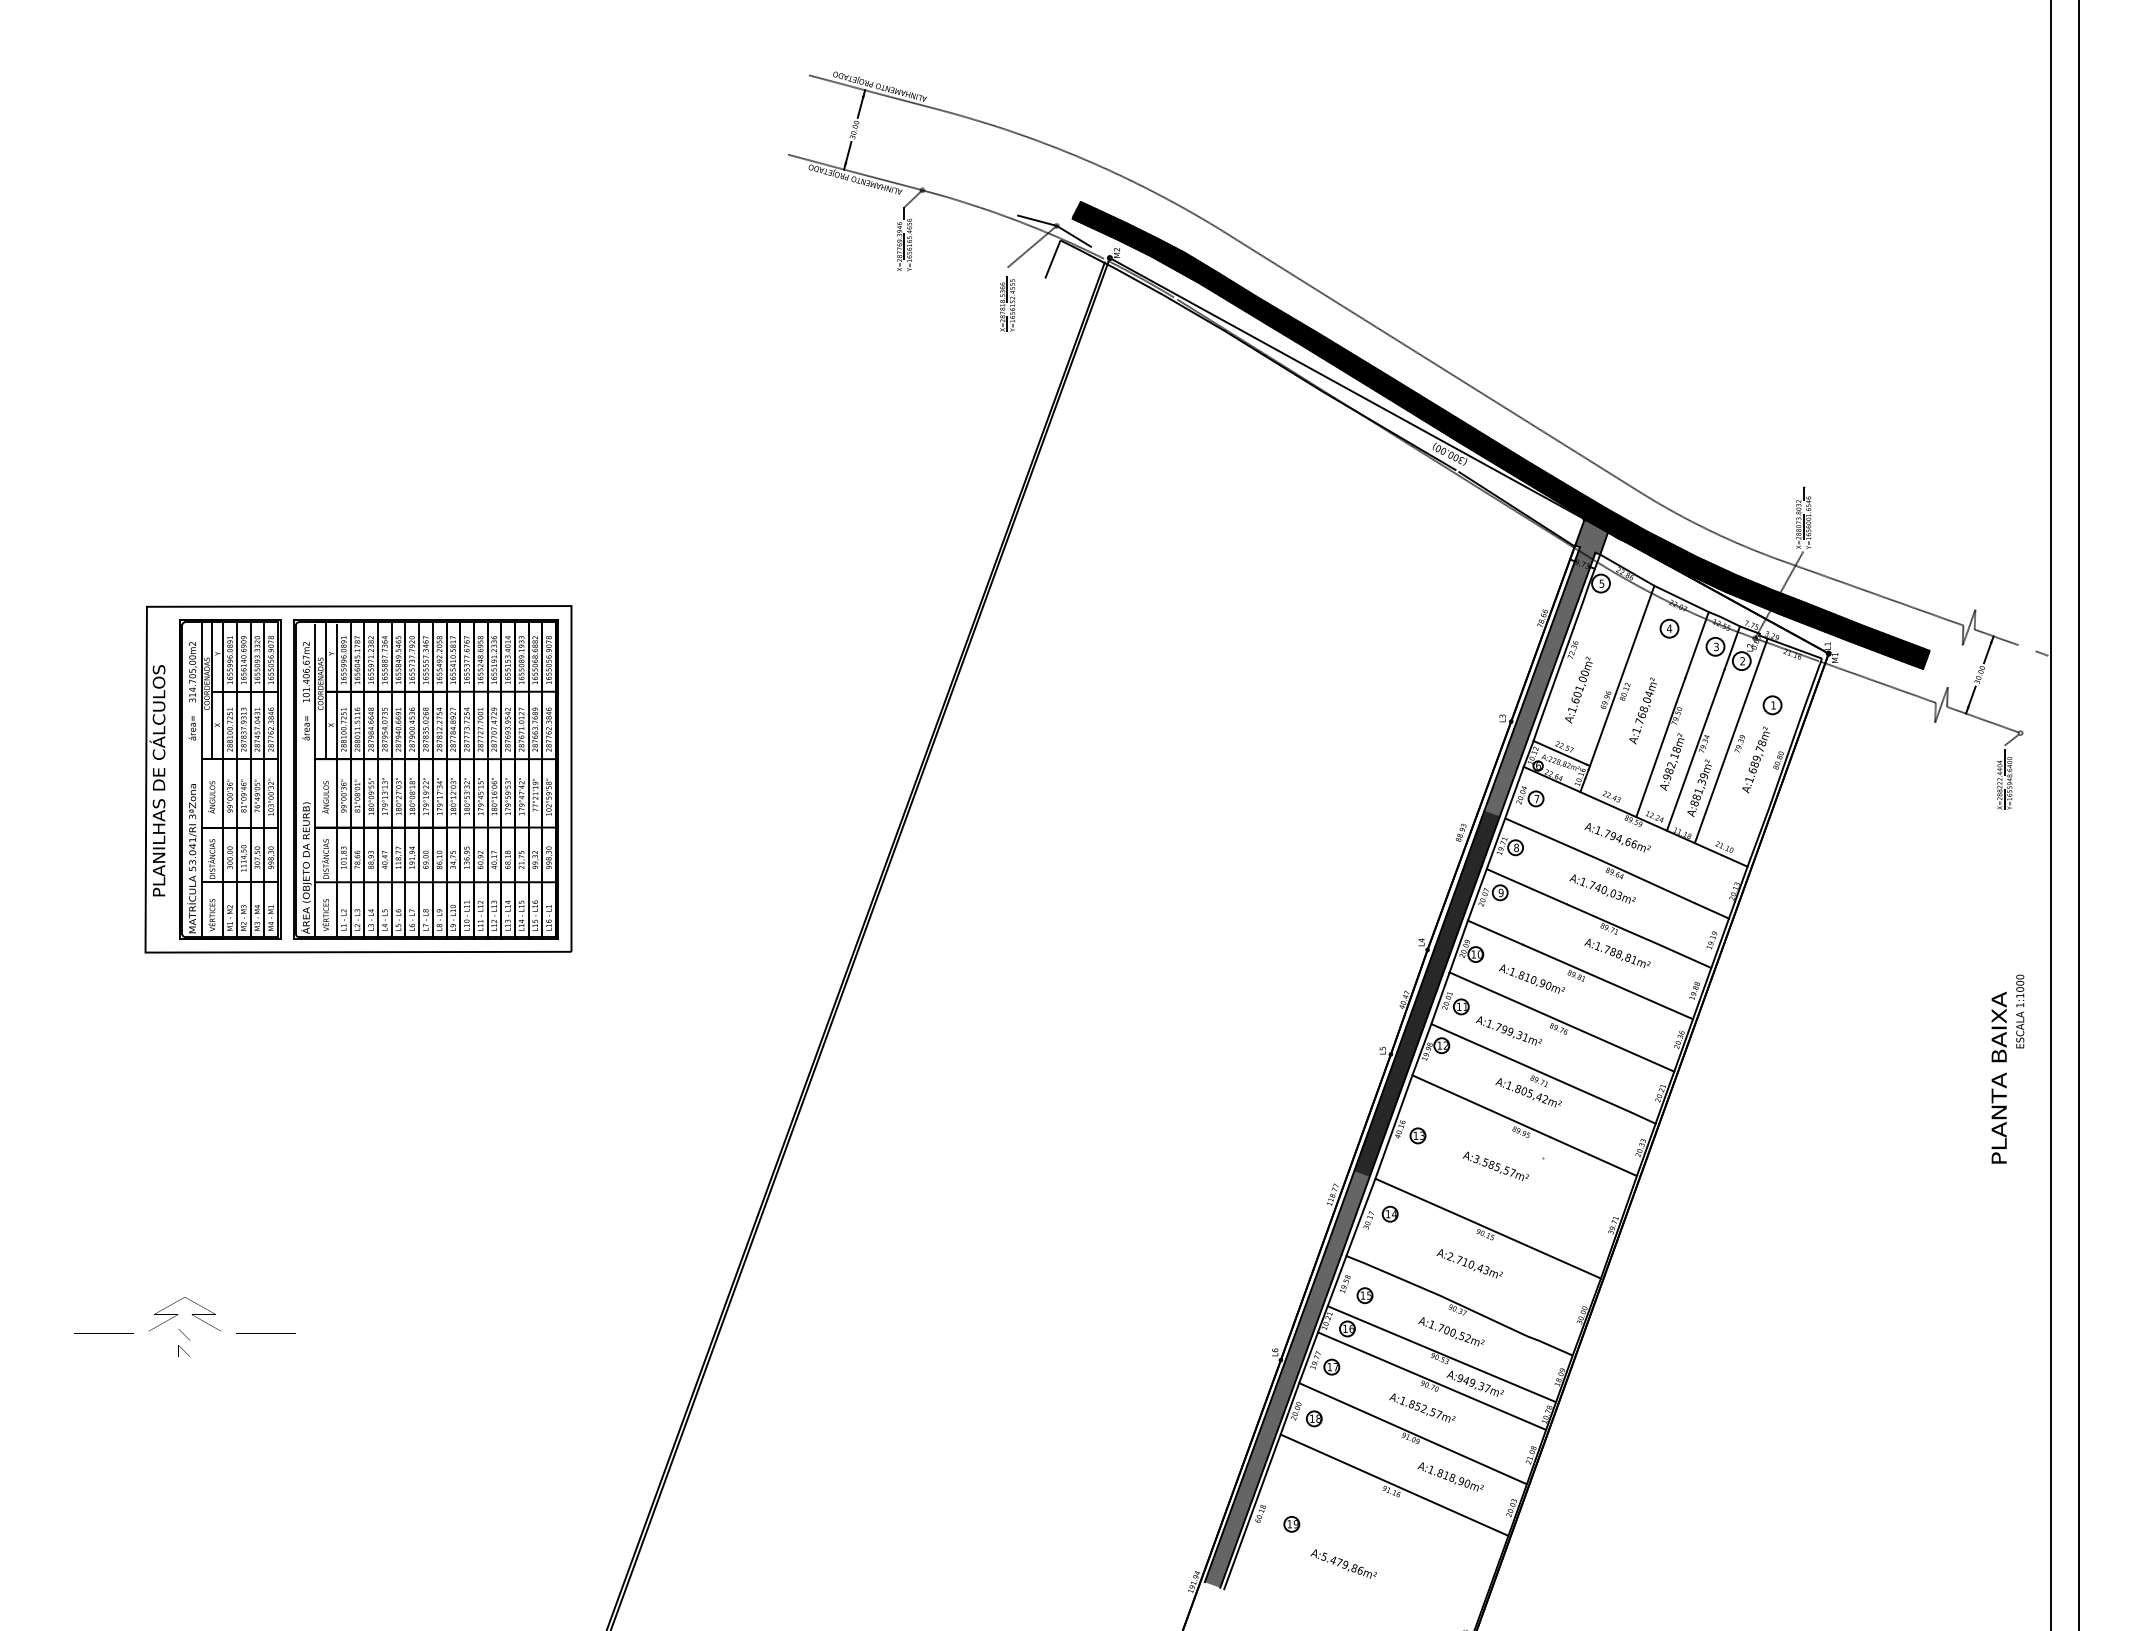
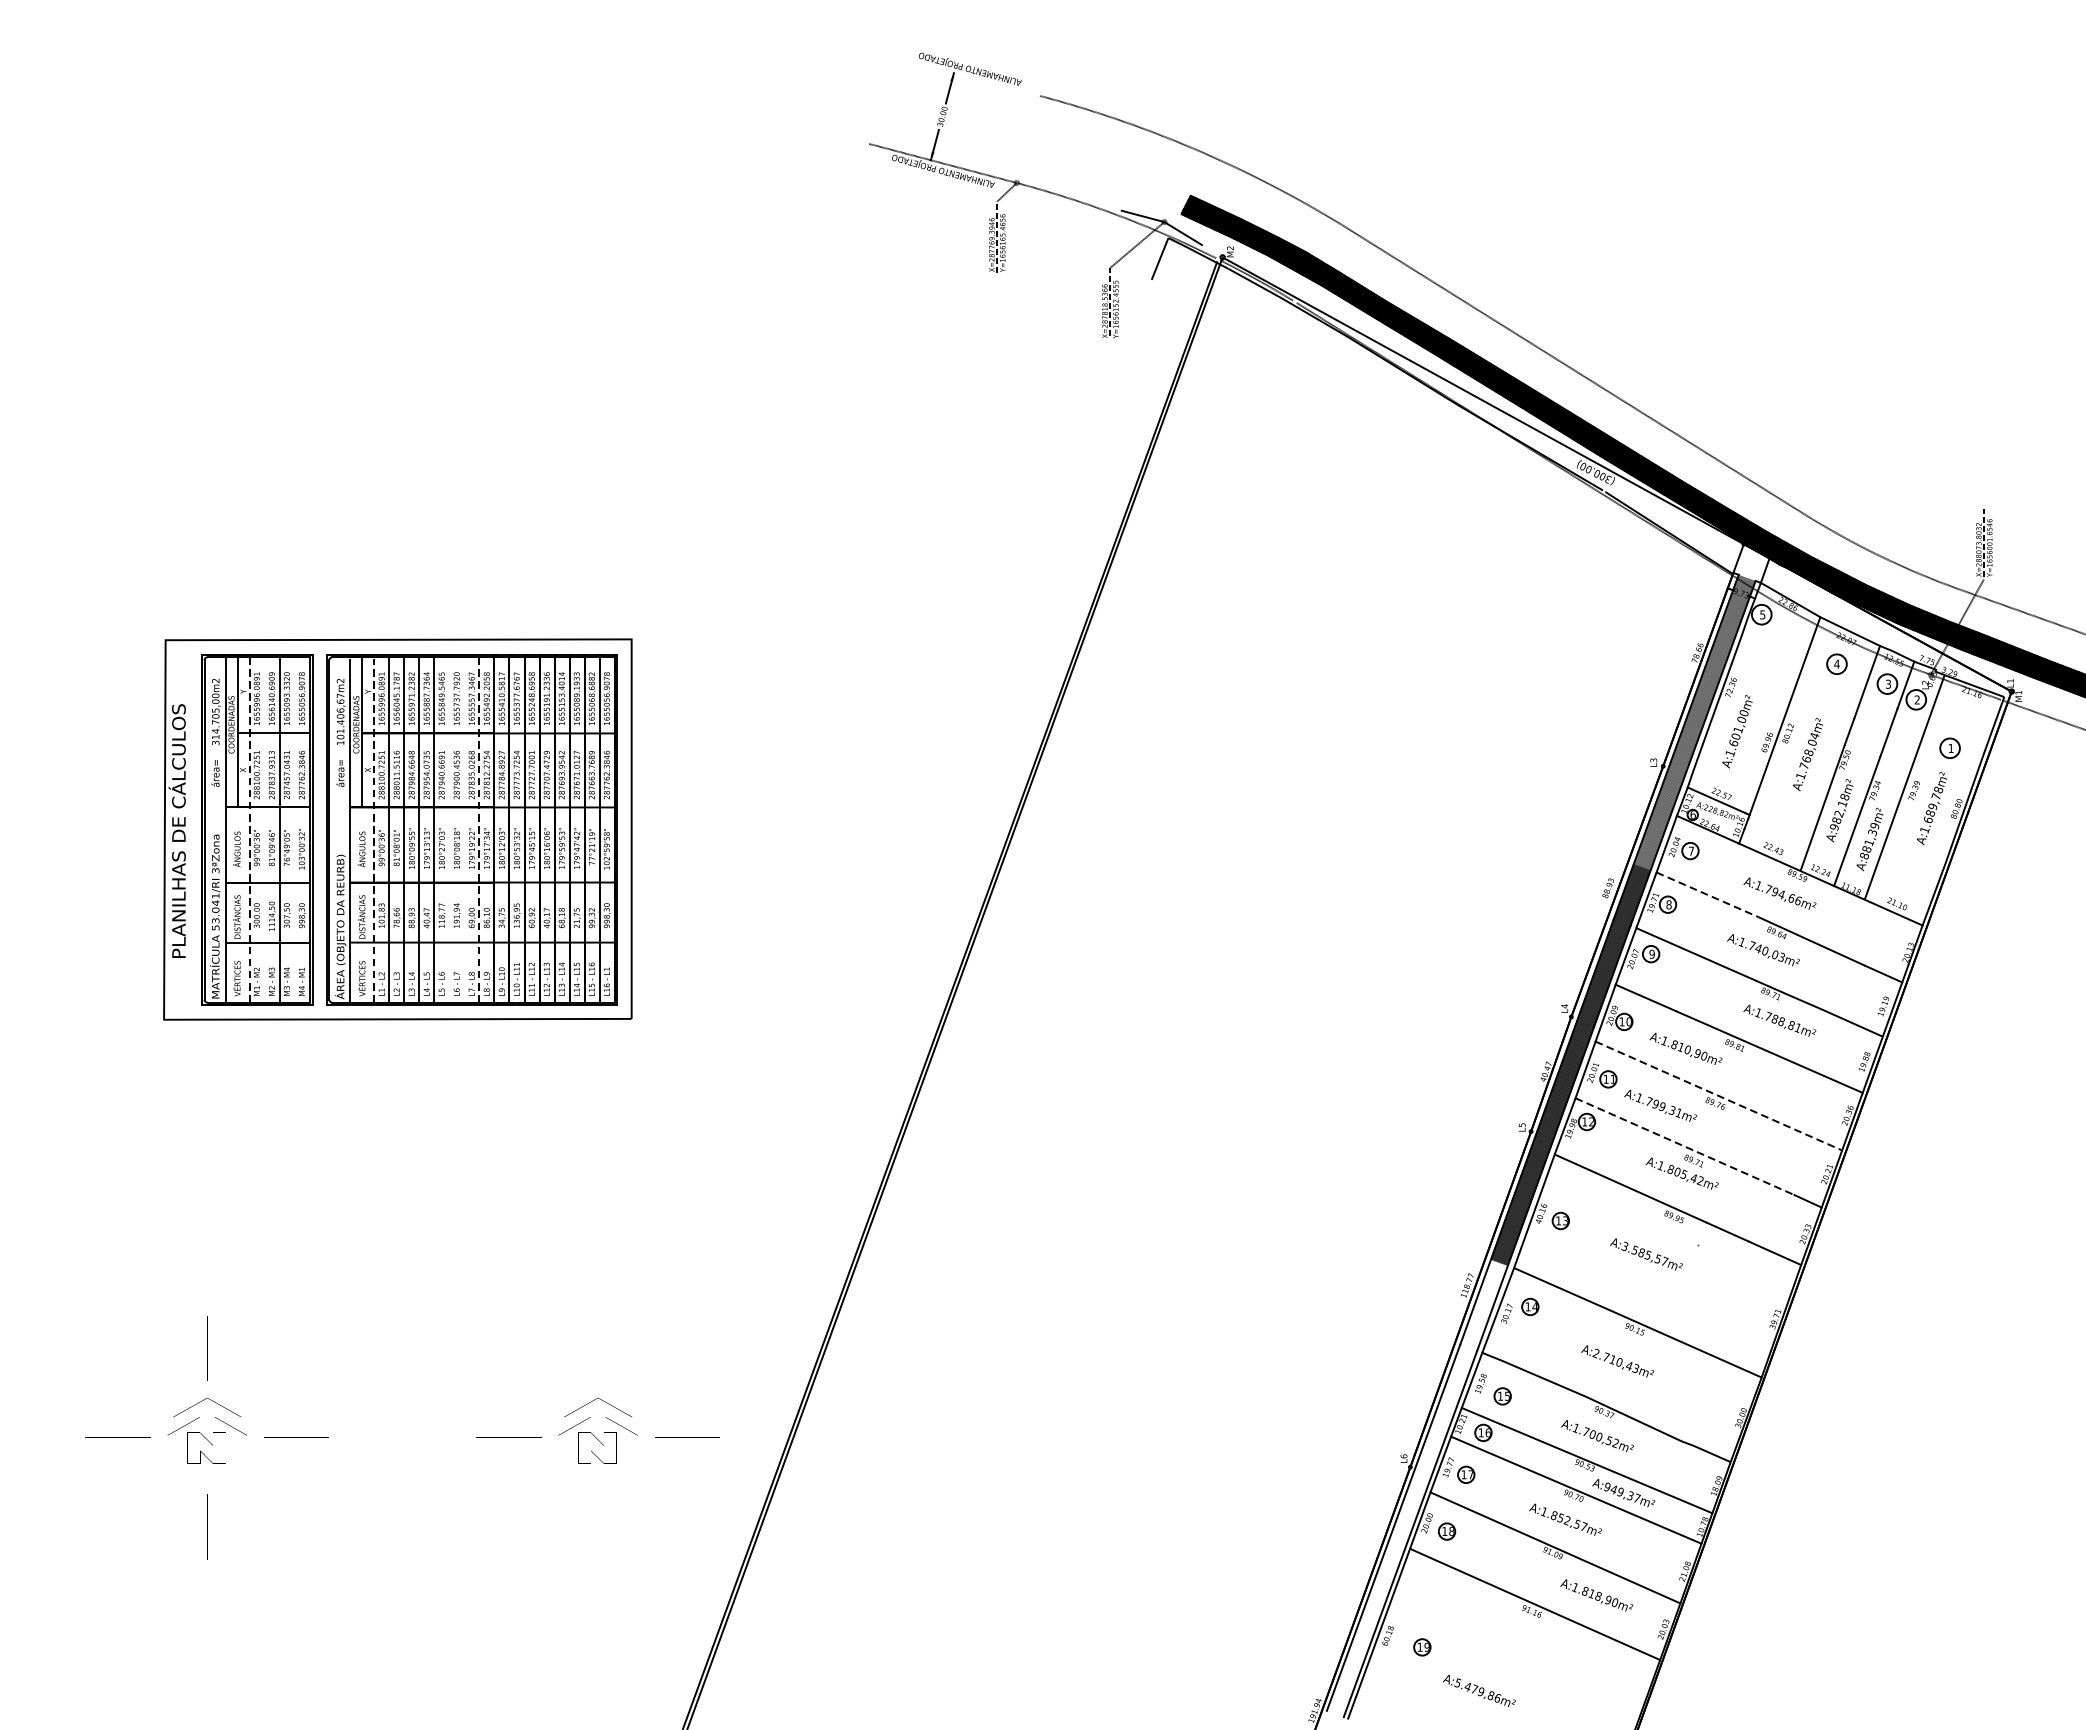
line: (876, 92) -> (966, 75), removed
hatch: (1591, 537) -> (1751, 564), removed
line: (223, 779) -> (249, 829), solid -> dashed
line: (237, 779) -> (265, 829), removed
line: (264, 779) -> (294, 829), removed
line: (405, 779) -> (449, 829), removed
line: (419, 779) -> (464, 829), removed
line: (432, 779) -> (479, 829), solid -> dashed
line: (337, 780) -> (374, 830), solid -> dashed
line: (1551, 838) -> (1707, 894), solid -> dashed
line: (1561, 1022) -> (1718, 1096), solid -> dashed
line: (1531, 1068) -> (1685, 1147), solid -> dashed
part: (540, 1326) -> (597, 1430), added
hatch: (1287, 1379) -> (1417, 1488), removed

